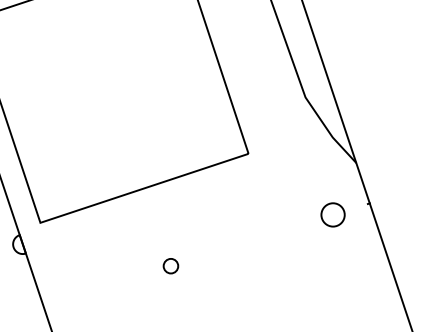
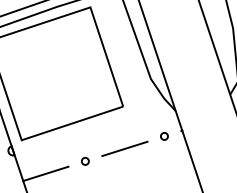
circle: (333, 215) -> (164, 136), size x0.62
line: (251, 239) -> (124, 148), added
line: (89, 290) -> (45, 173), added

